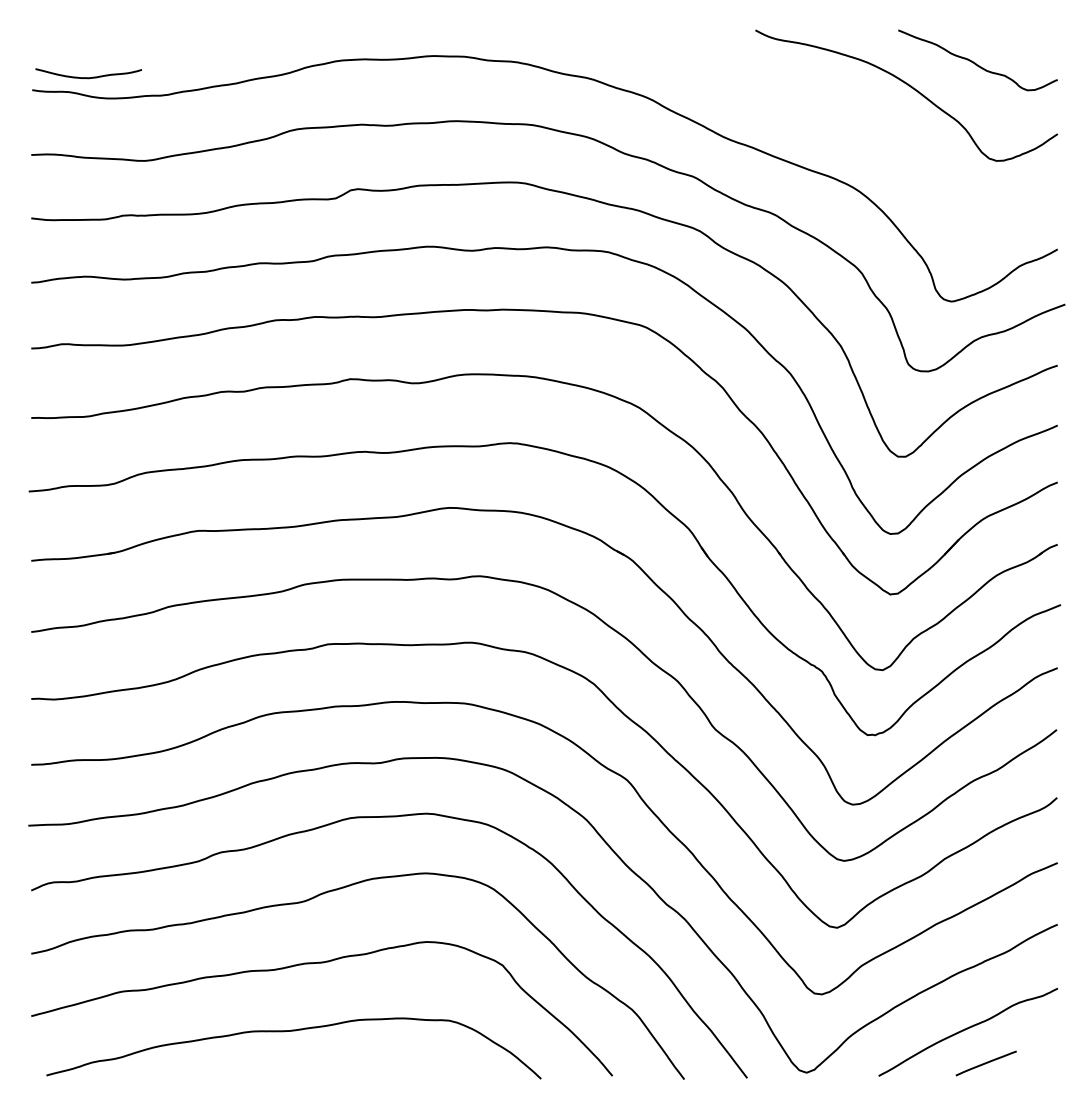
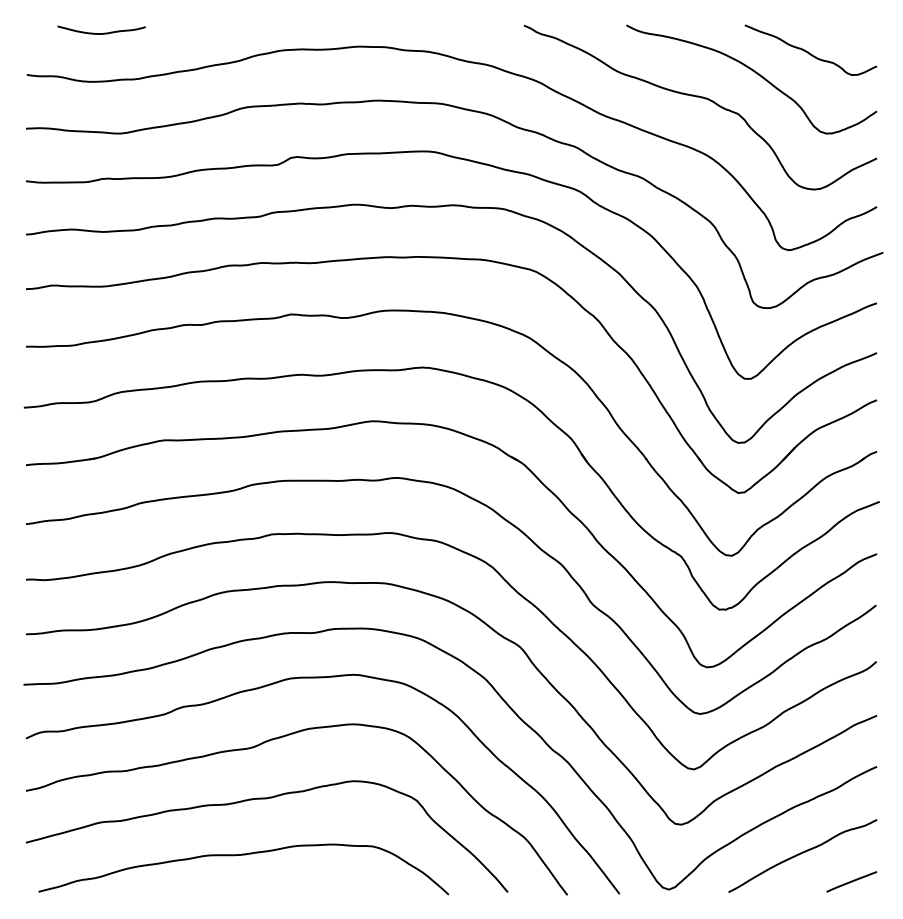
curve: (91, 76) -> (103, 32), moved
curve: (846, 118) -> (701, 98), added
line: (985, 1062) -> (851, 881), moved

